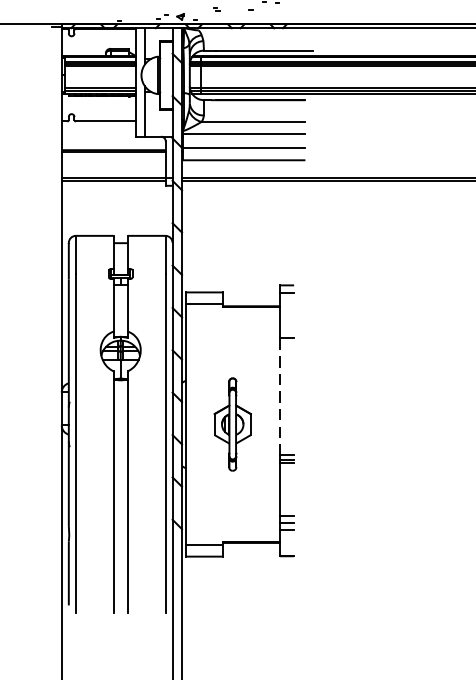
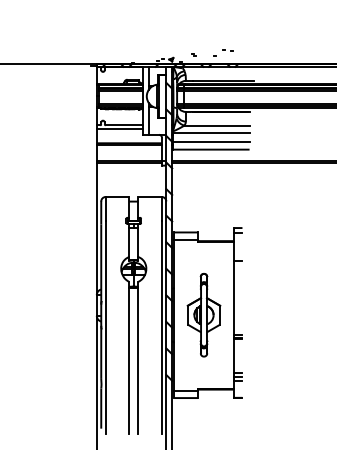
line: (97, 126) -> (119, 128), added
line: (279, 396) -> (233, 297), dashed -> solid
part: (231, 424) -> (203, 315), size x1.43

